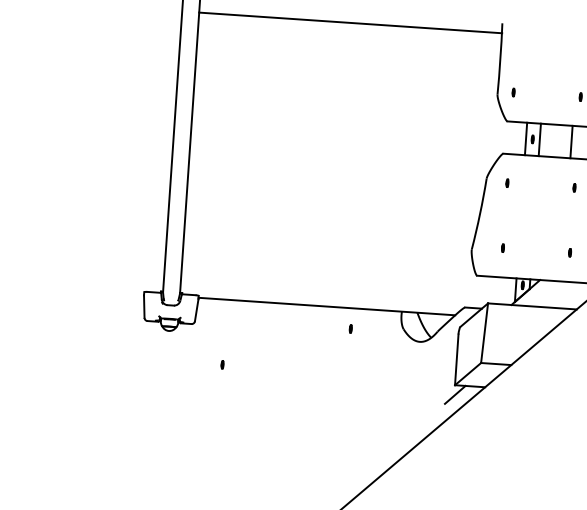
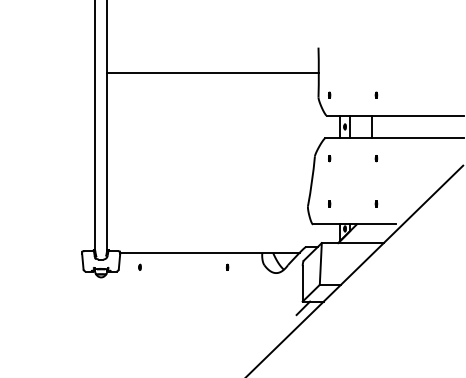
line: (350, 22) -> (212, 72), moved
part: (221, 363) -> (139, 266), moved

